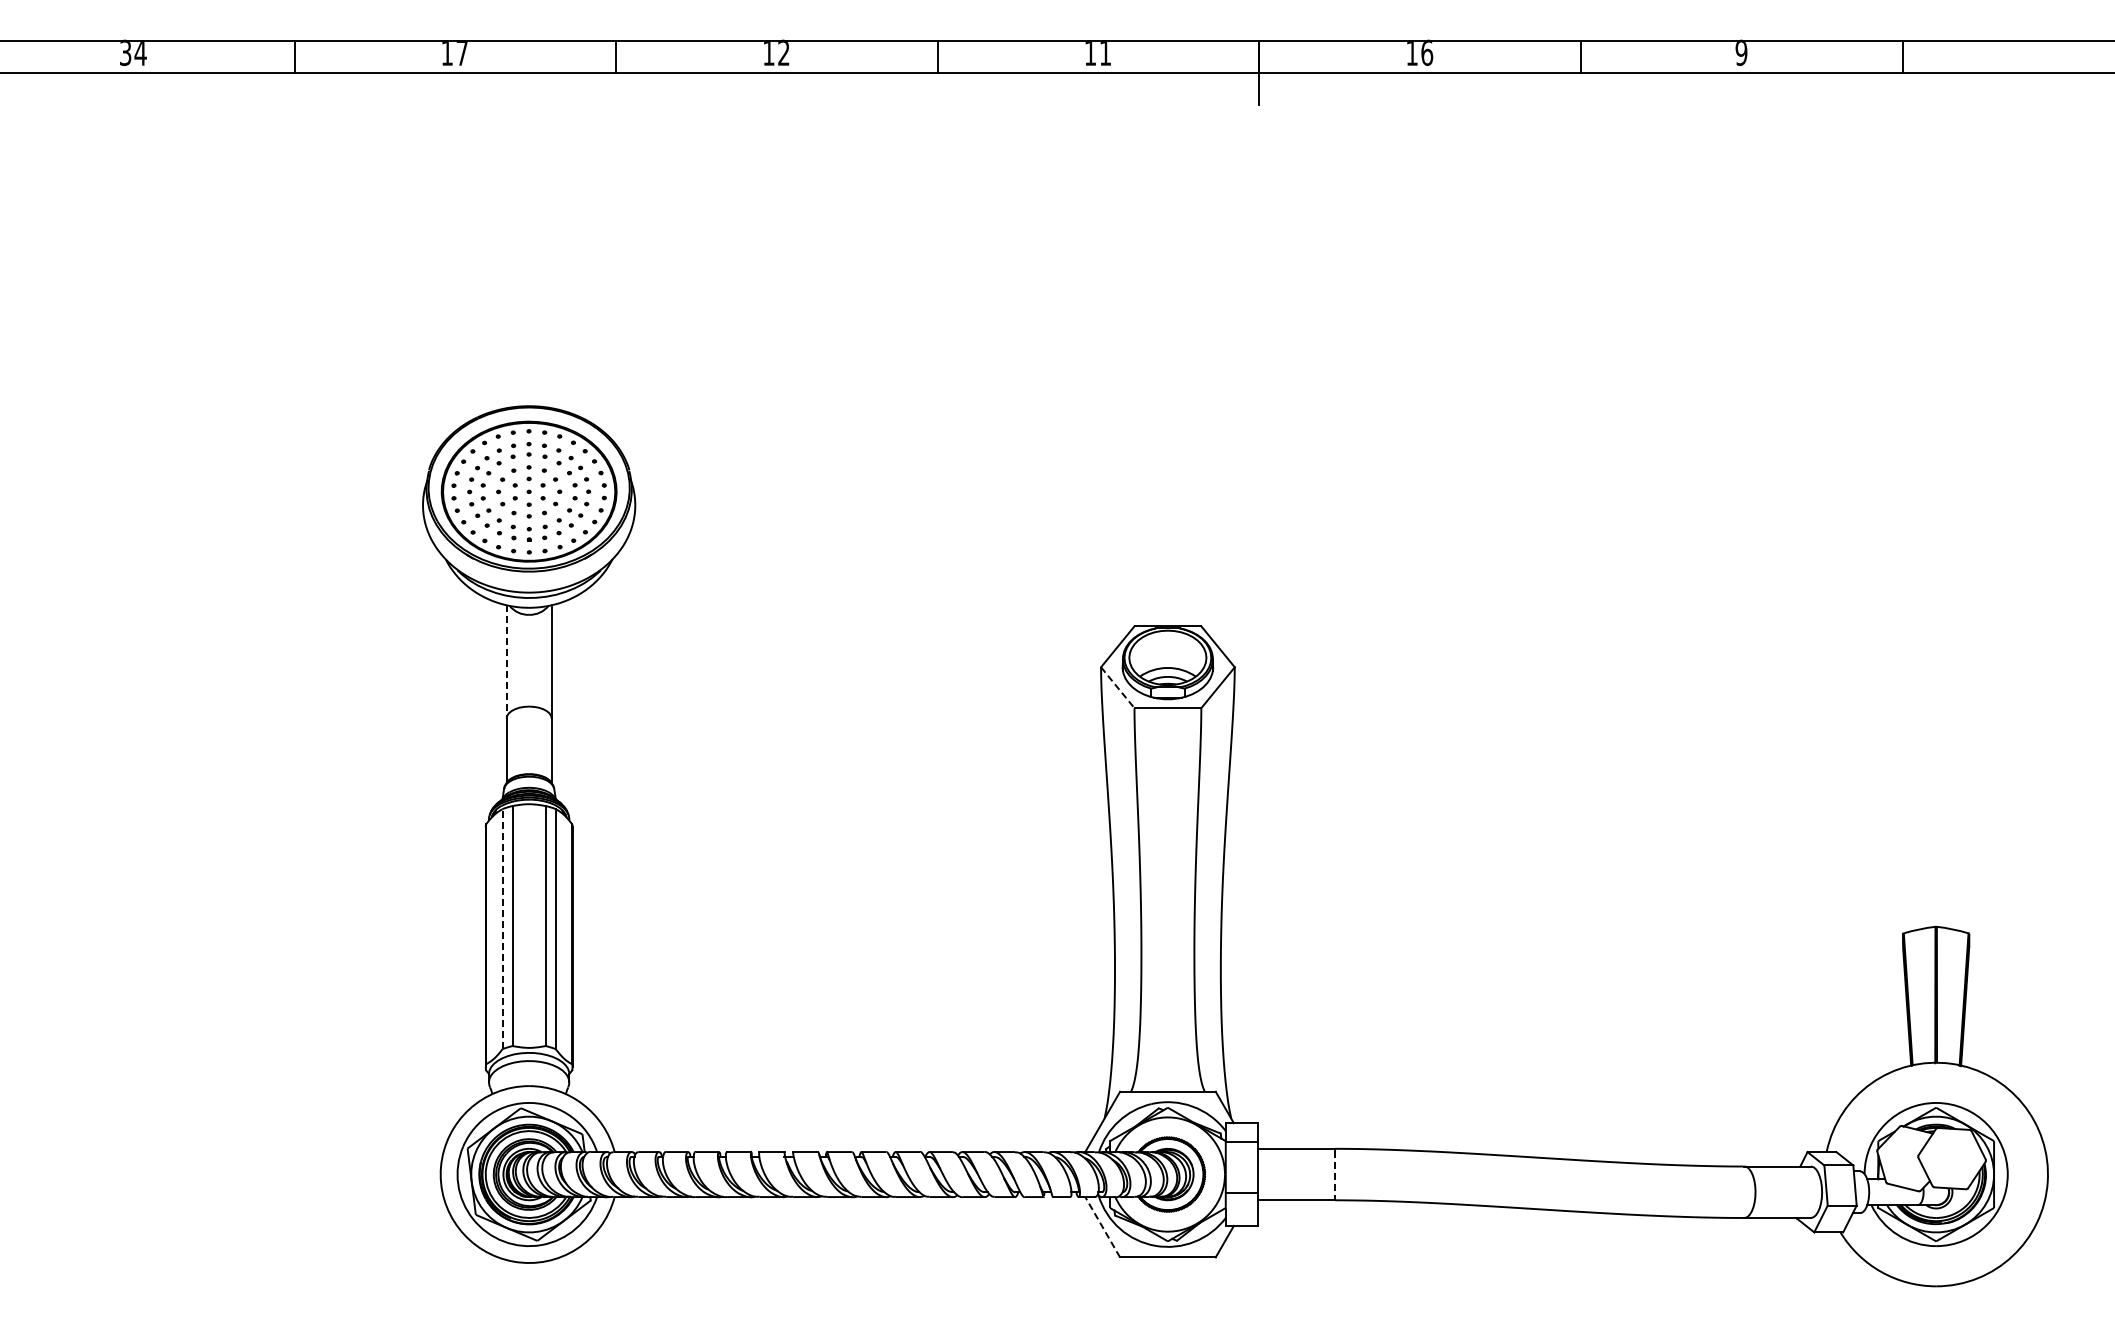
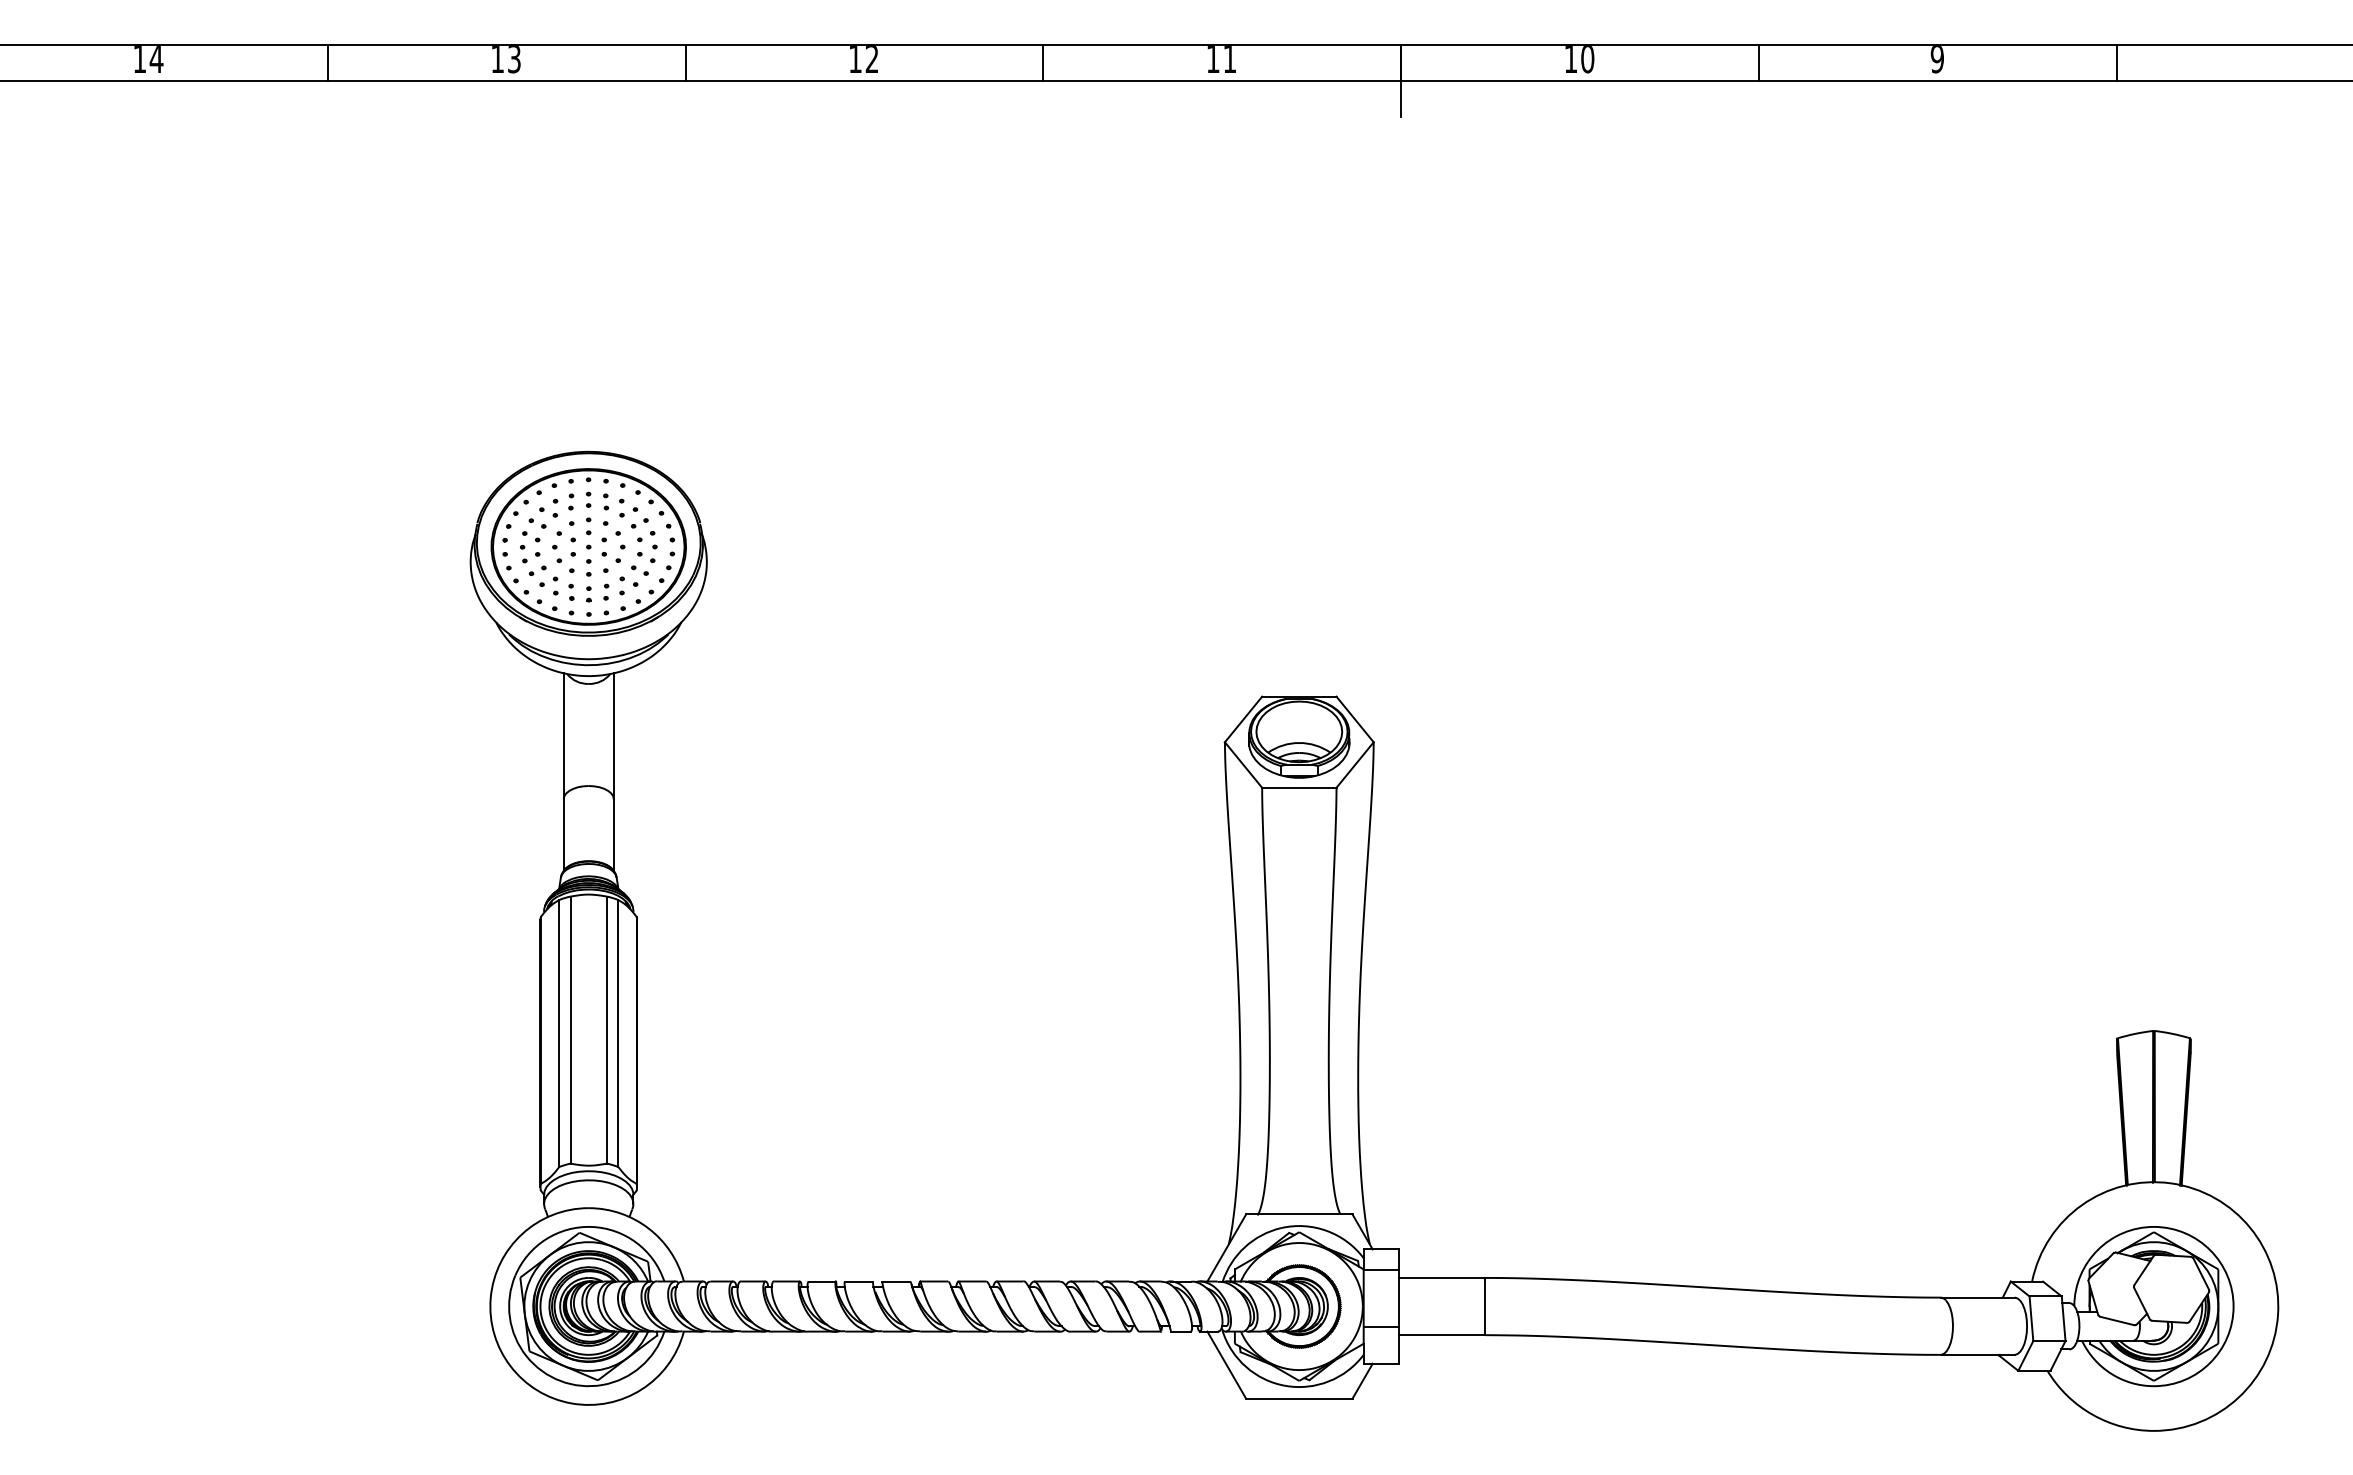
text: (125, 52) -> (139, 58), 34 -> 14
text: (461, 52) -> (513, 58), 17 -> 13
text: (1427, 52) -> (1588, 58), 16 -> 10
line: (506, 661) -> (563, 735), dashed -> solid
line: (1118, 688) -> (1244, 765), dashed -> solid
line: (502, 929) -> (559, 1033), dashed -> solid
line: (1335, 1175) -> (1485, 1307), dashed -> solid
line: (1102, 1227) -> (1226, 1365), dashed -> solid

